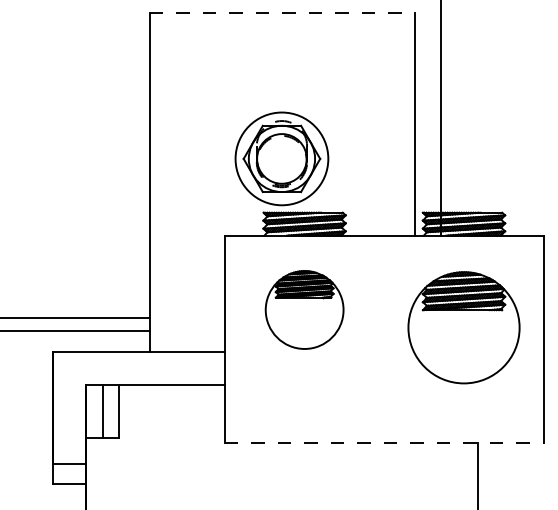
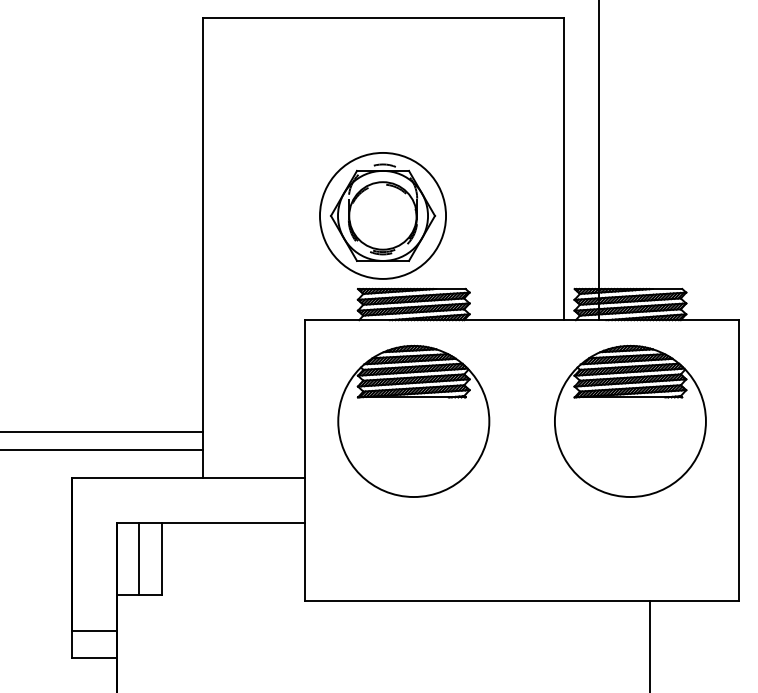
line: (282, 12) -> (383, 17), dashed -> solid
part: (304, 309) -> (413, 420), size x1.43
part: (464, 327) -> (630, 420), moved
line: (384, 442) -> (522, 601), dashed -> solid

